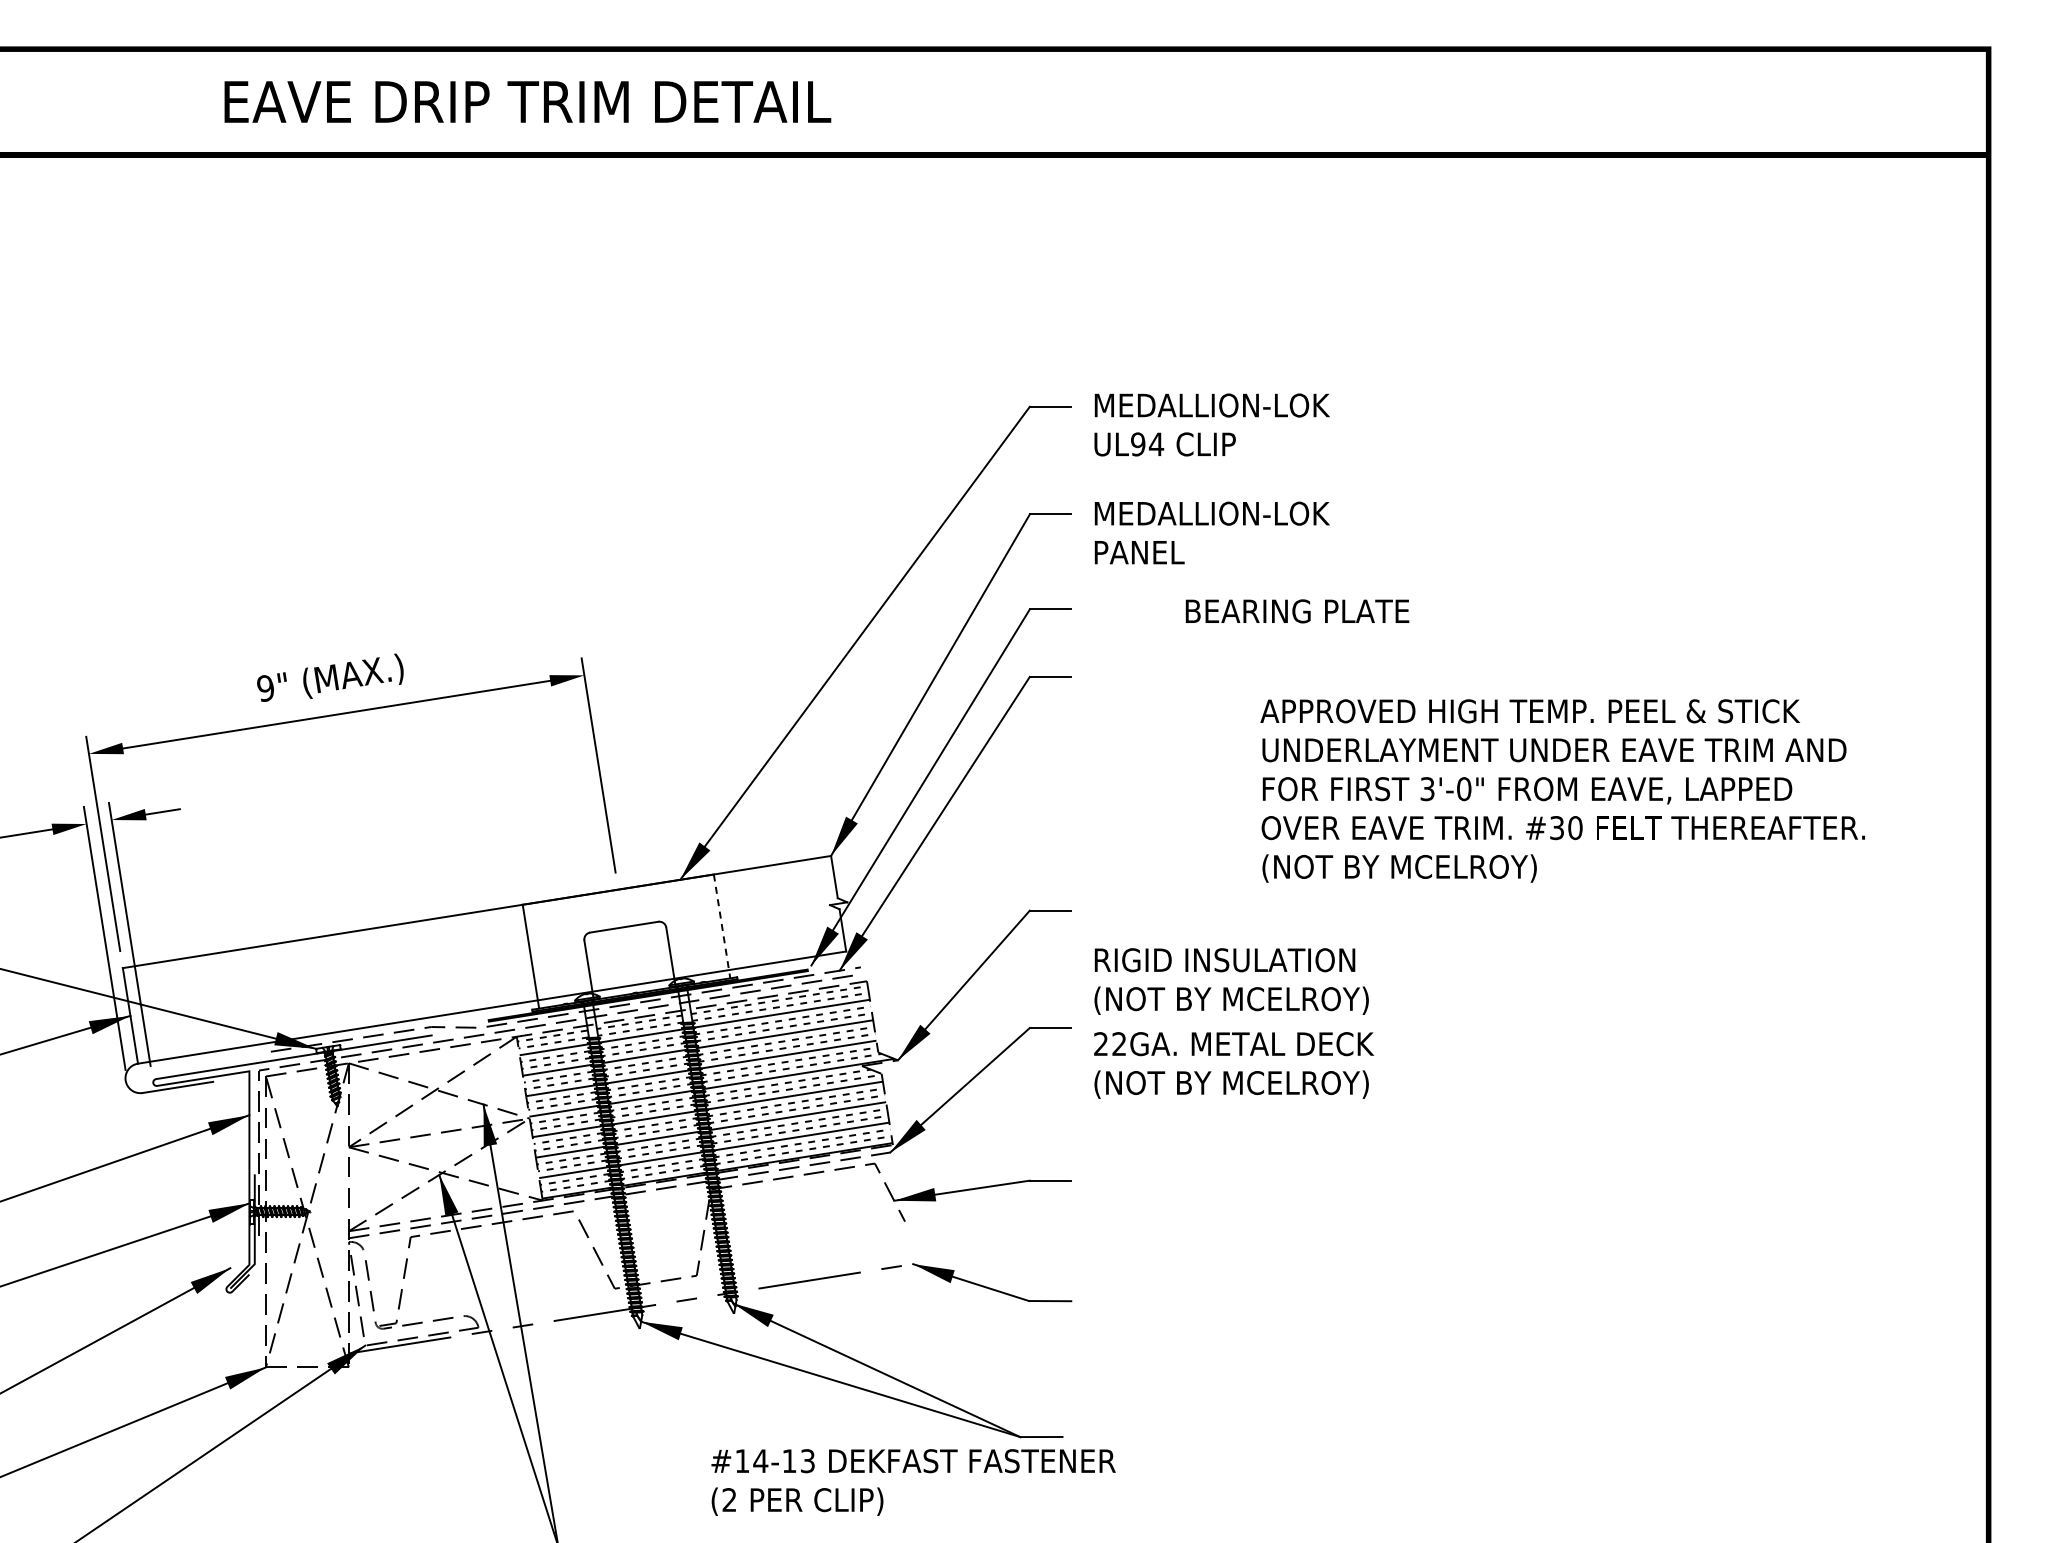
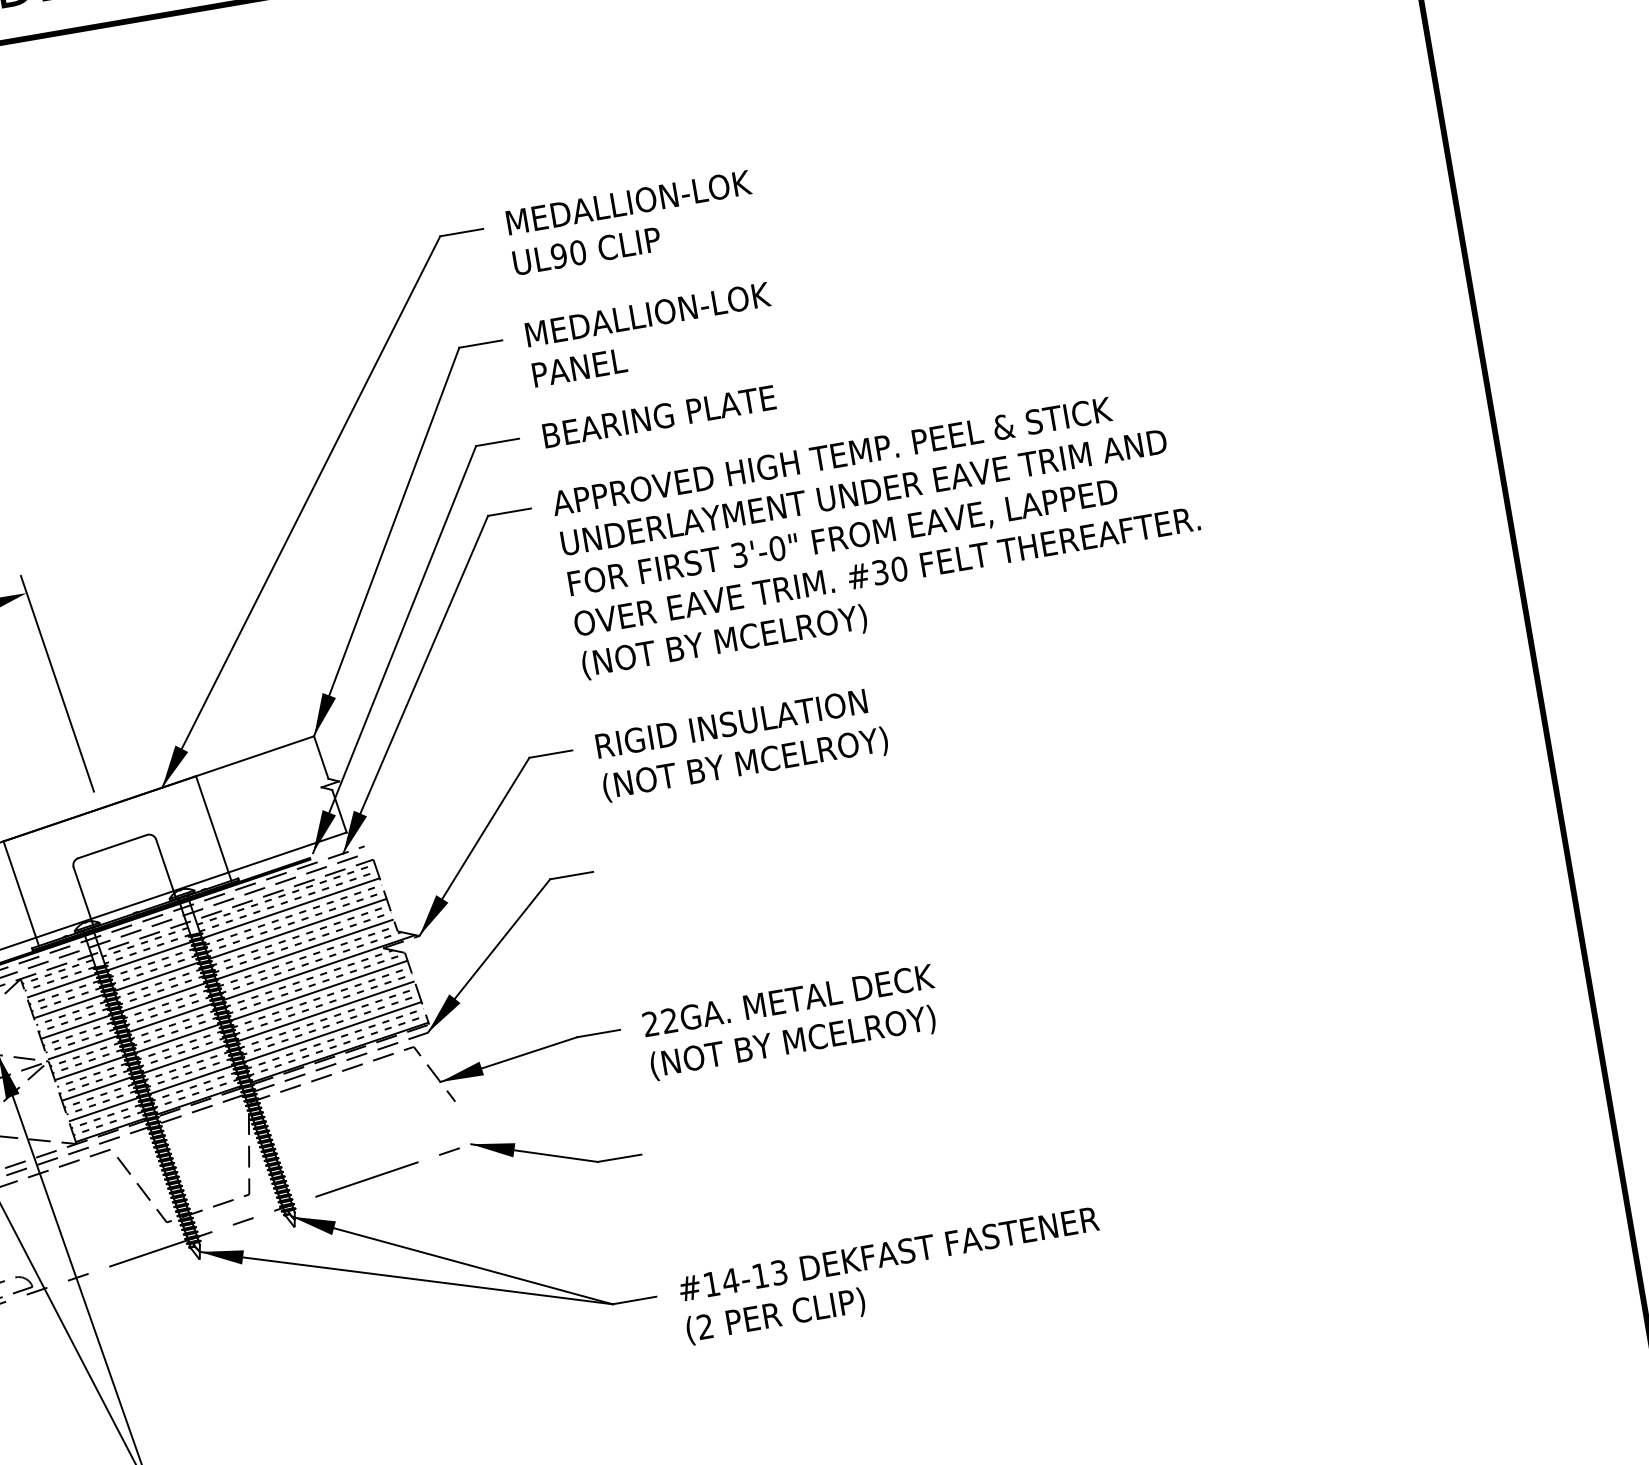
text: (1156, 444) -> (578, 252), UL94 -> UL90
text: (1297, 611) -> (659, 416), moved
text: (1562, 790) -> (879, 532), moved
line: (722, 926) -> (214, 828), dashed -> solid
text: (1231, 981) -> (742, 744), moved
text: (1234, 1065) -> (792, 1022), moved
text: (913, 1482) -> (892, 1276), moved

